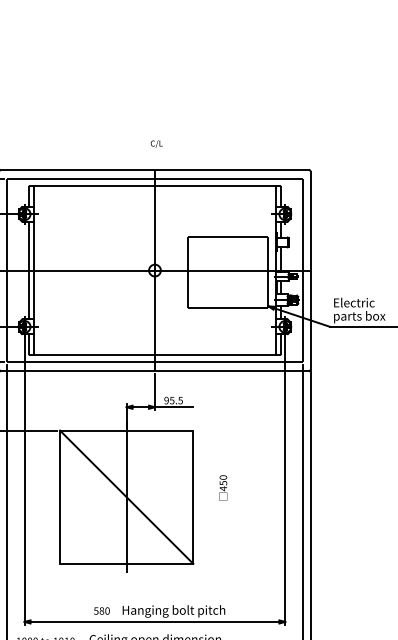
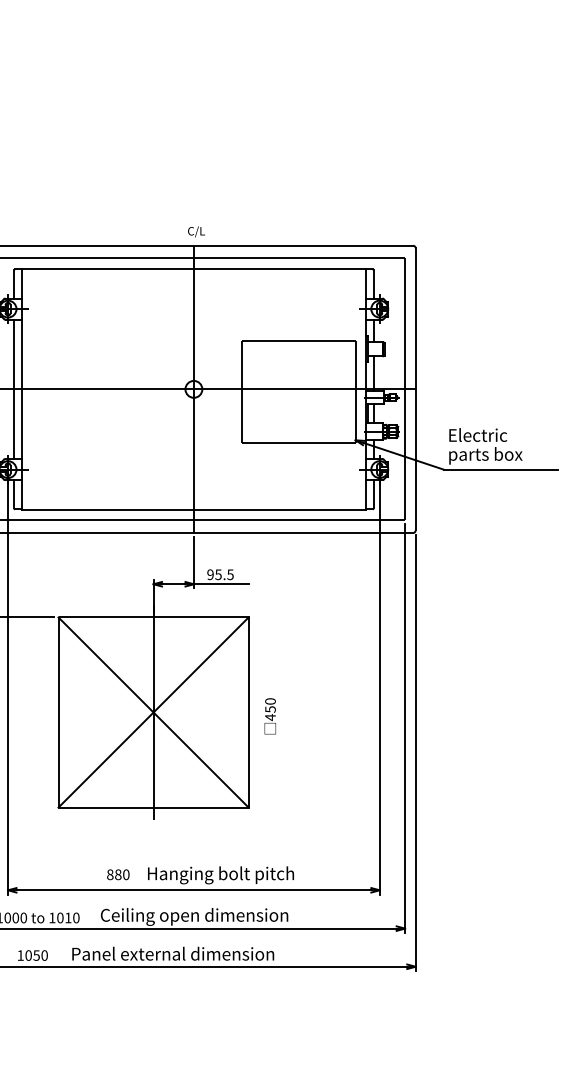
text: (156, 143) -> (196, 231), moved
text: (222, 488) -> (269, 716), moved
line: (126, 497) -> (153, 712), added
text: (96, 610) -> (110, 874), 580 -> 880

